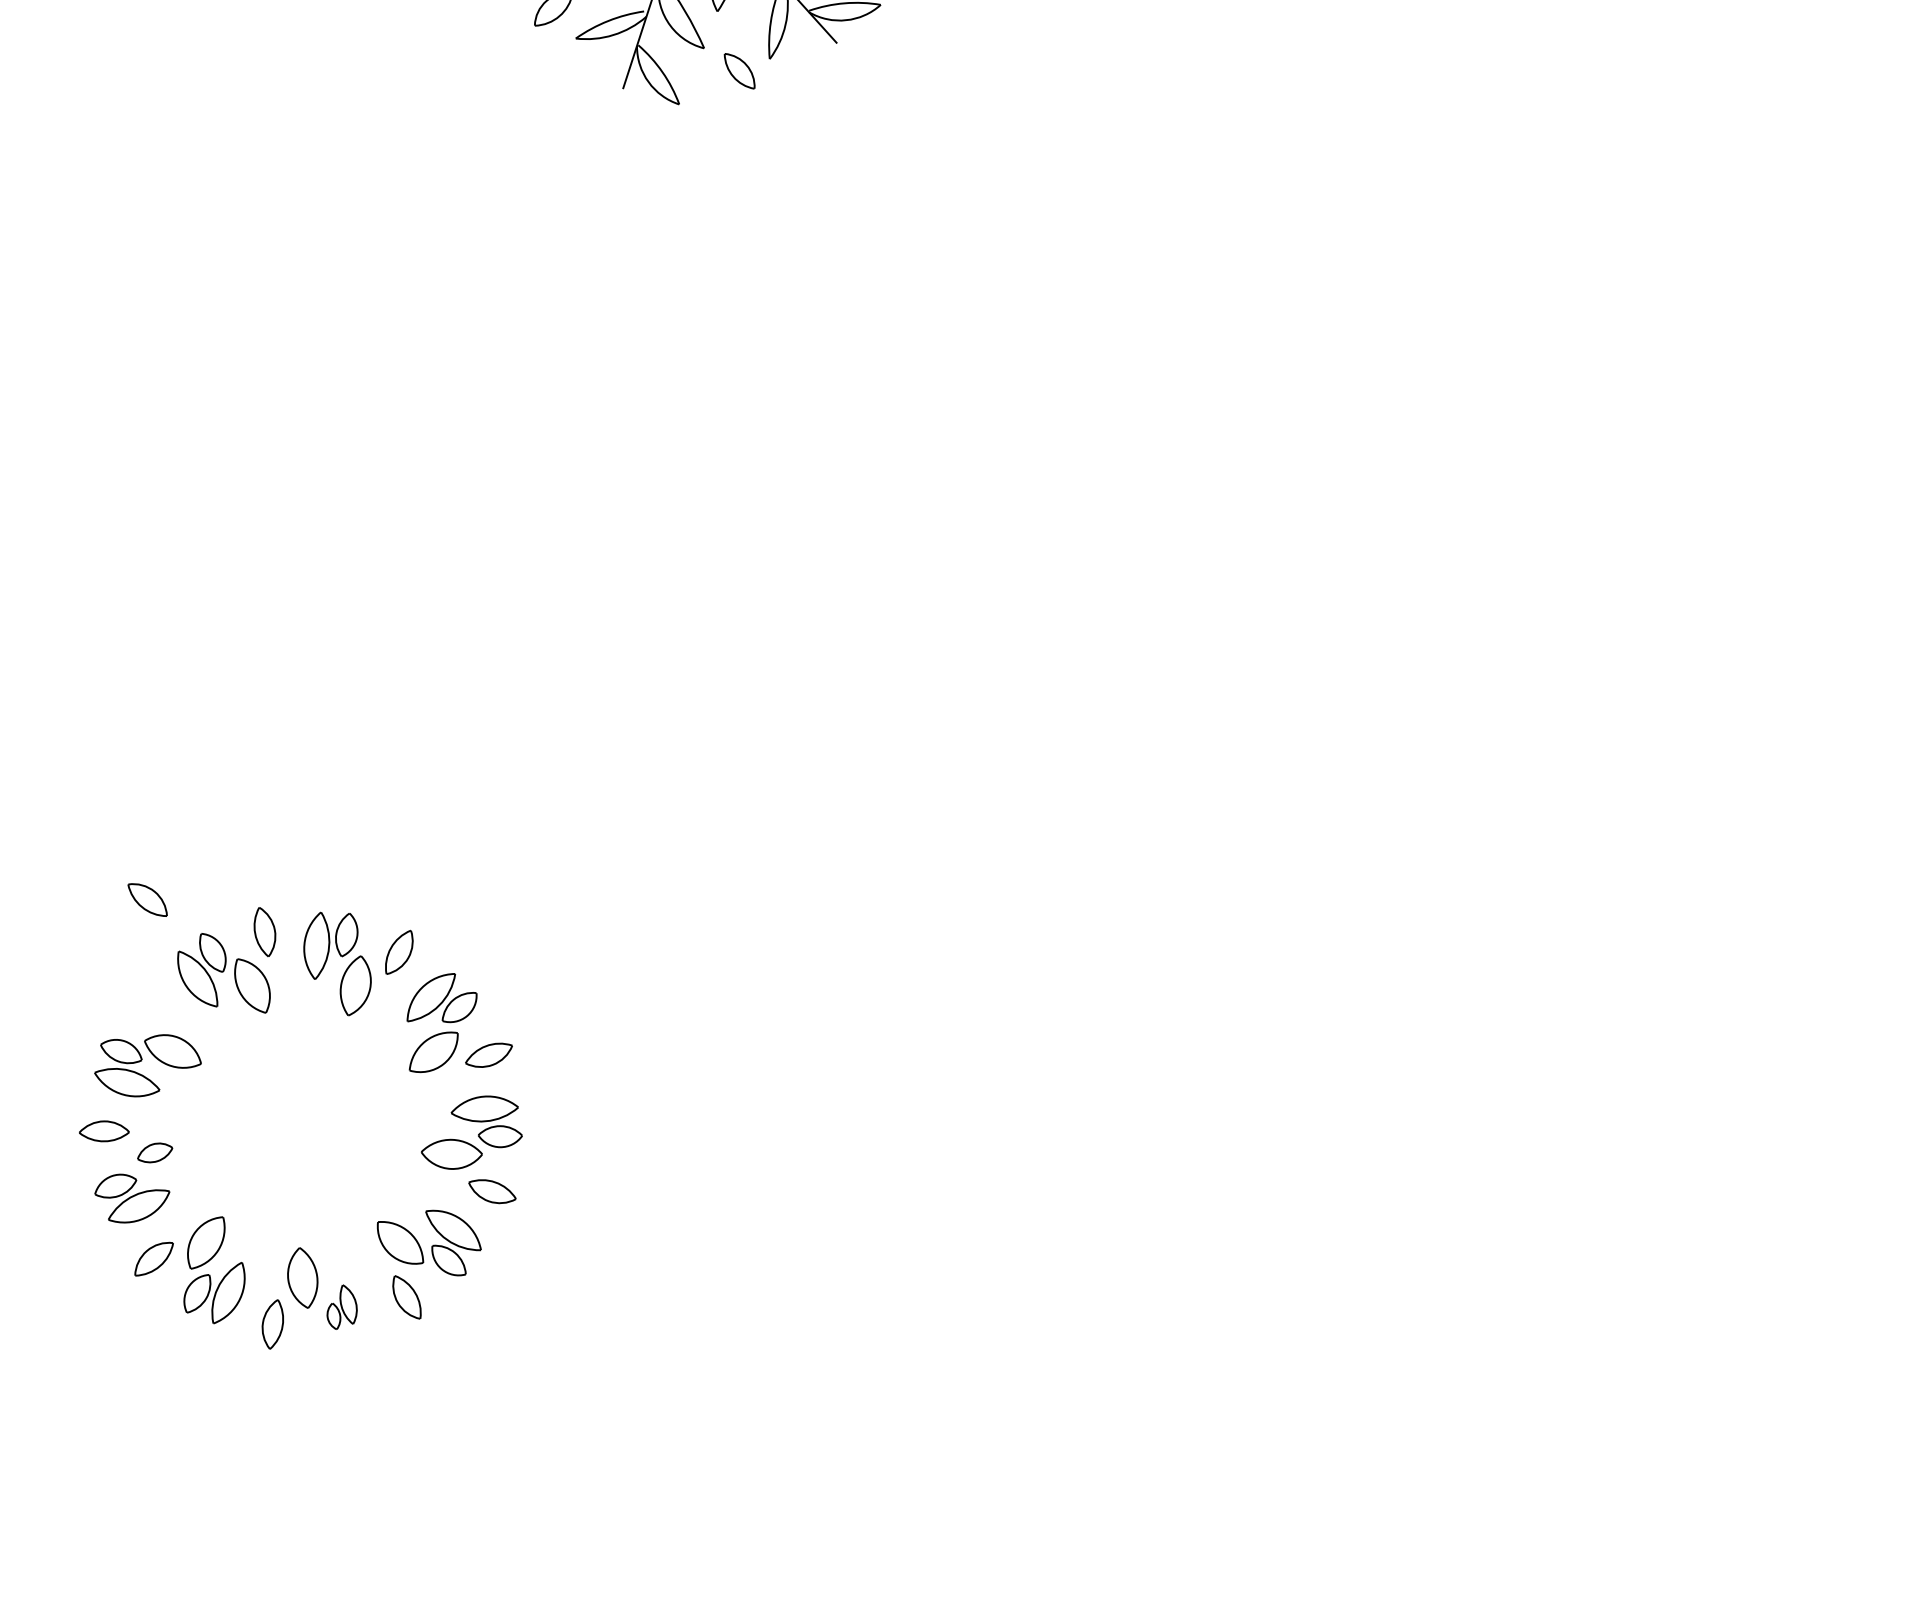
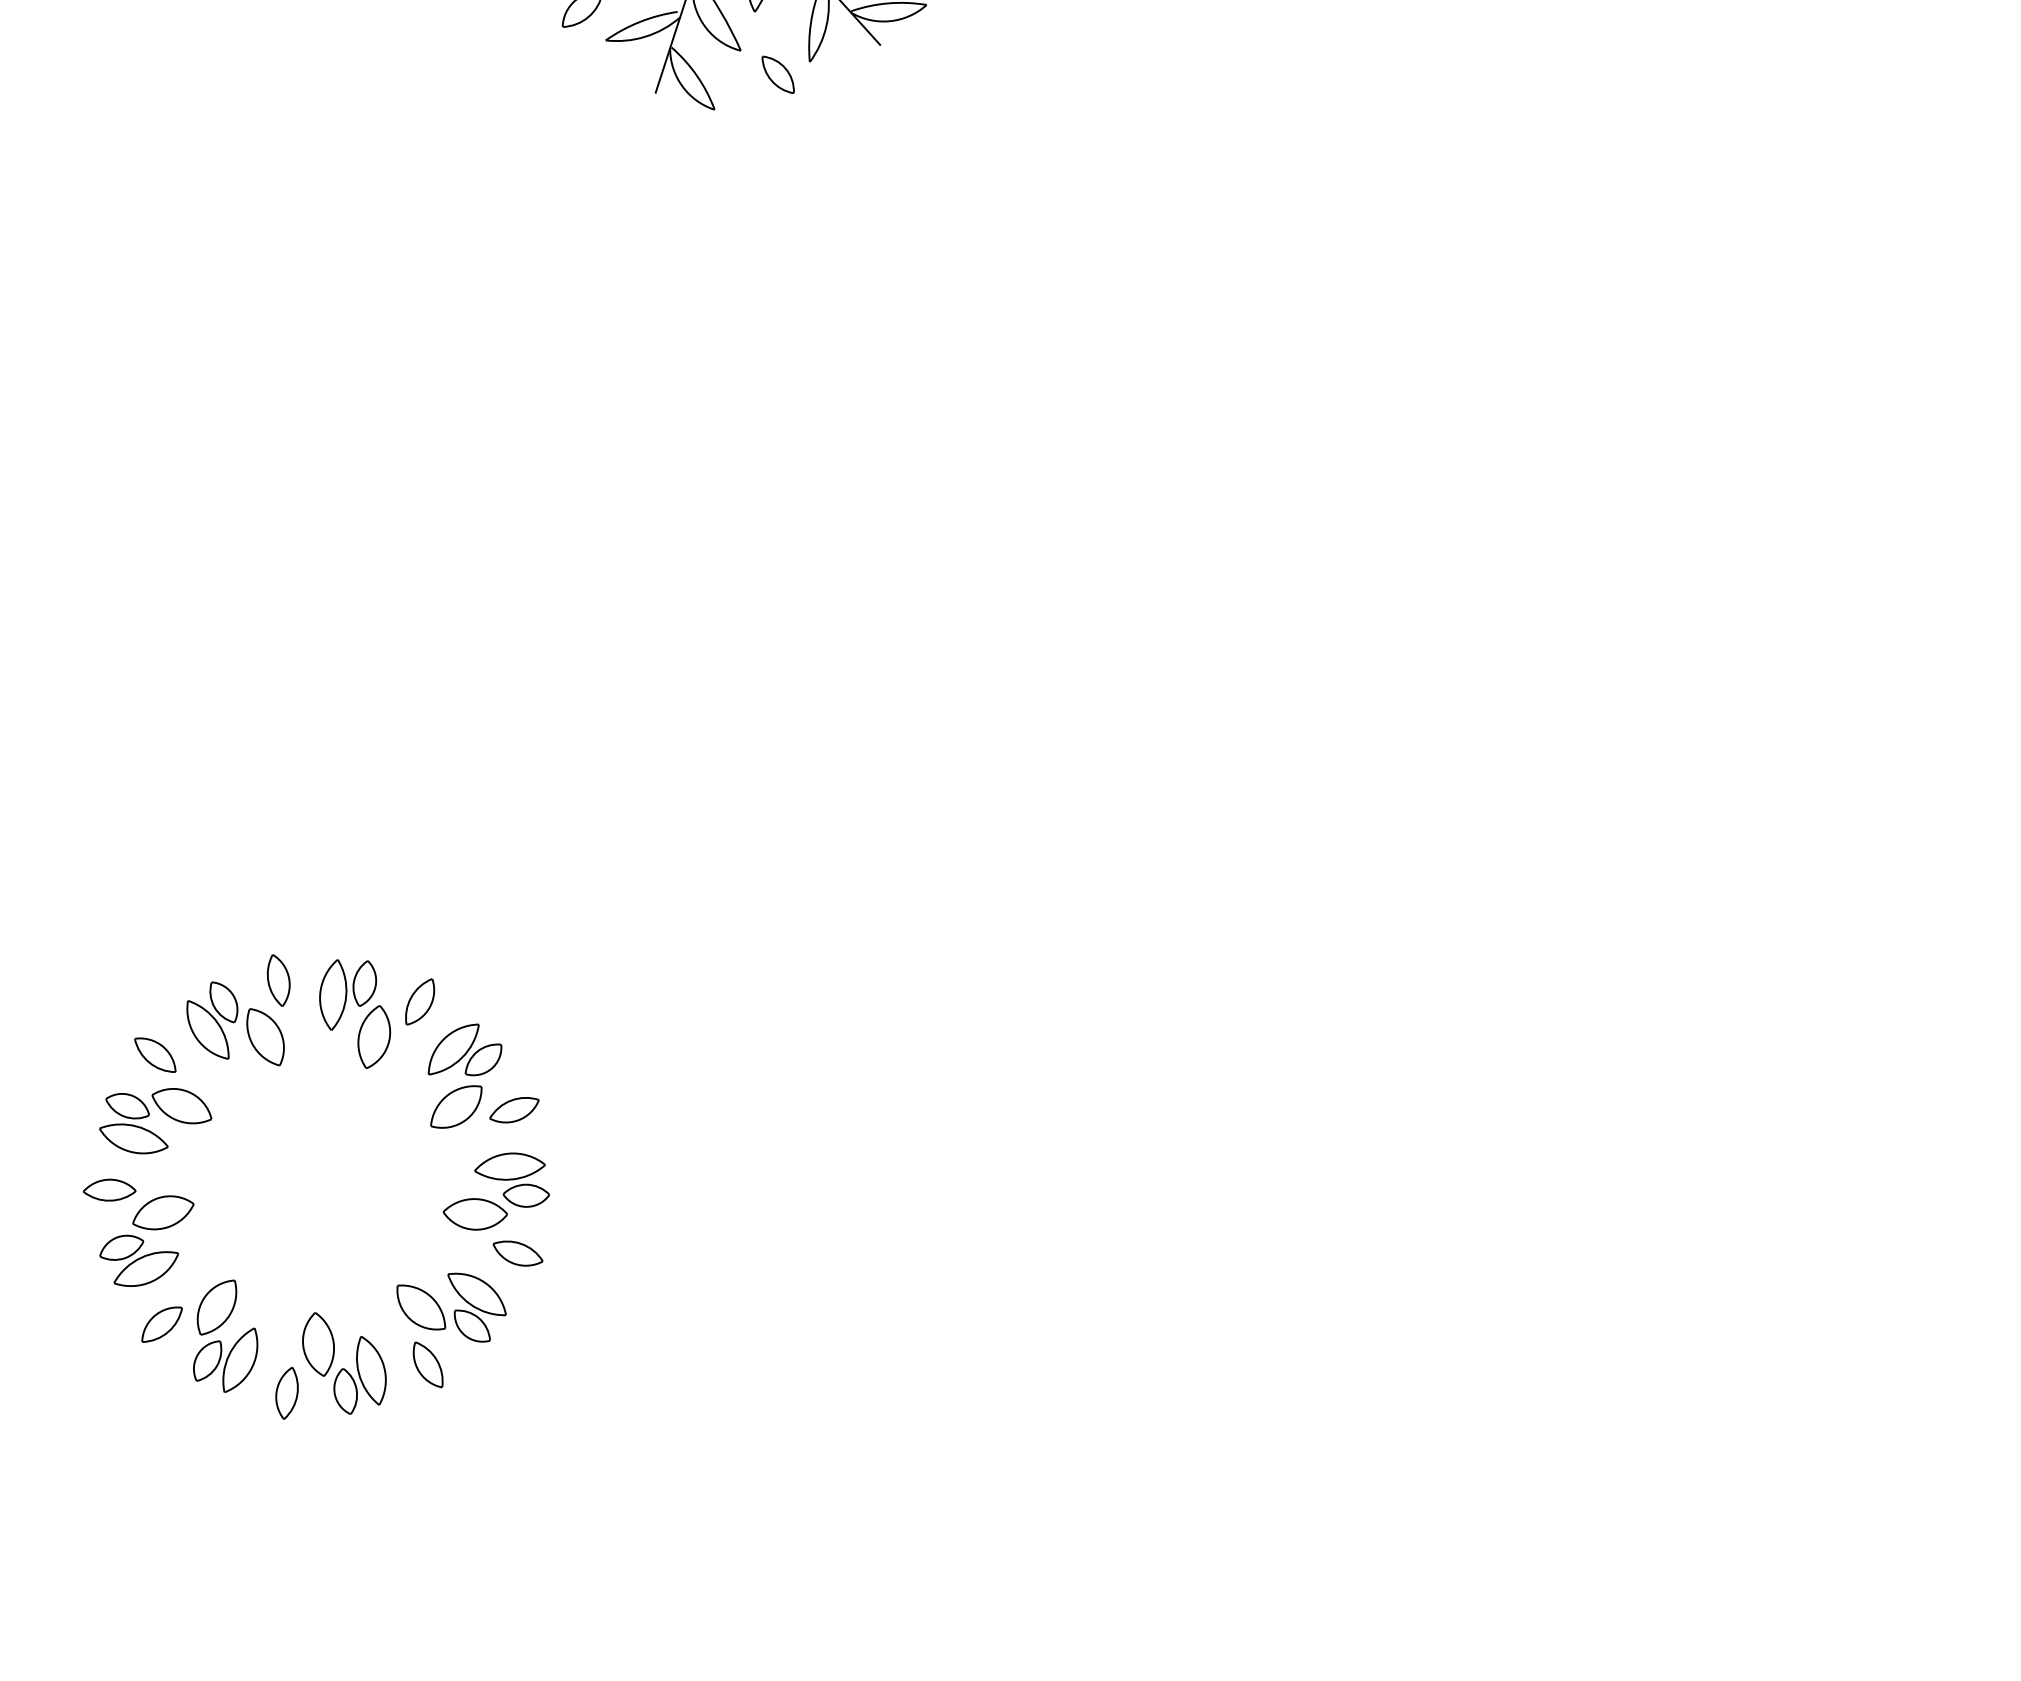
part: (147, 899) -> (155, 1054), moved
part: (154, 1152) -> (162, 1212), size x1.67
part: (341, 1306) -> (359, 1374), size x1.67

